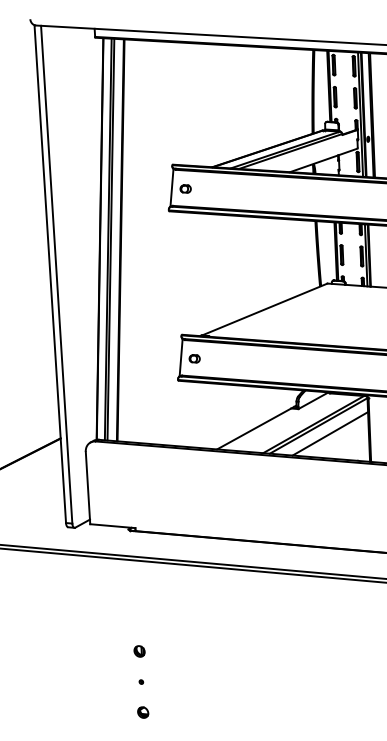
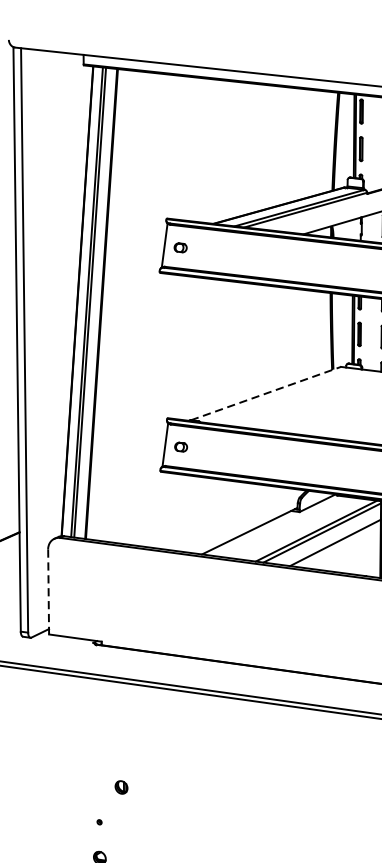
line: (265, 309) -> (266, 393), solid -> dashed
line: (88, 488) -> (49, 592), solid -> dashed
part: (139, 651) -> (121, 787), moved

